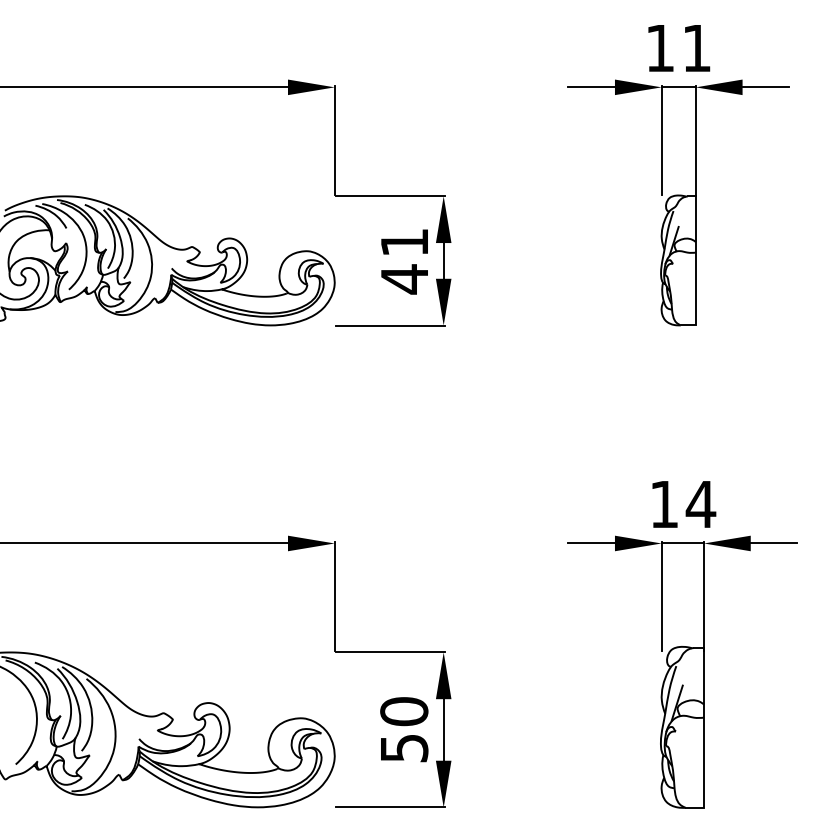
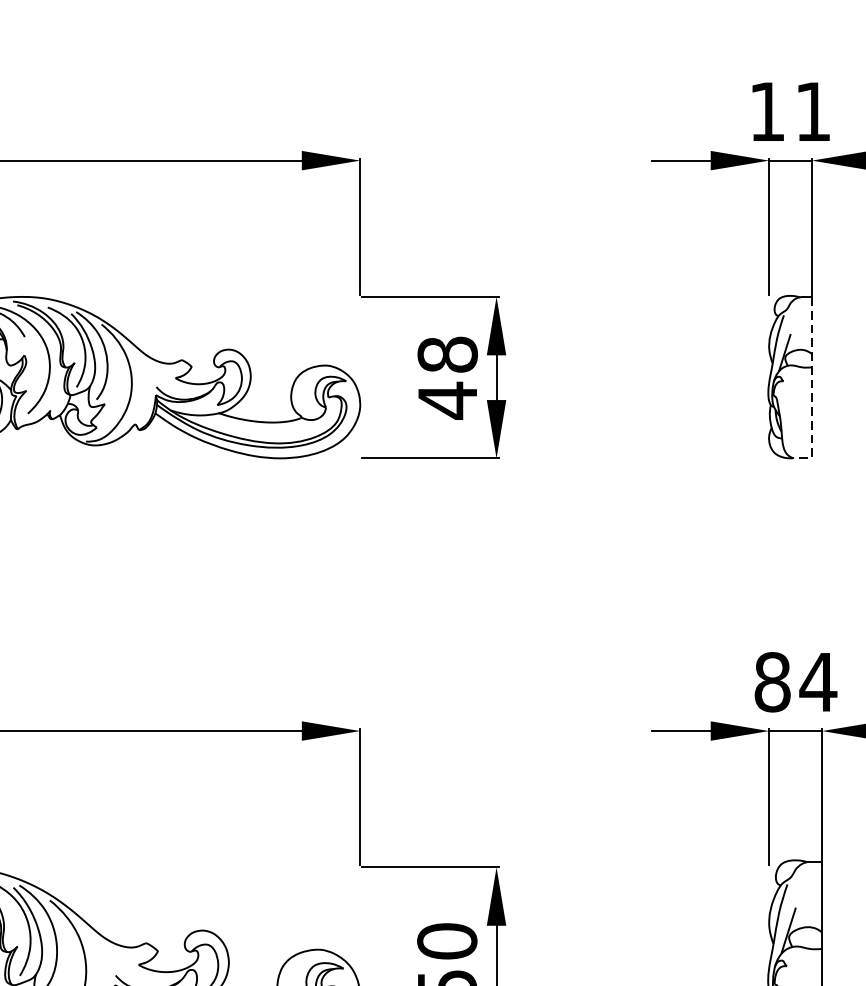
text: (404, 242) -> (447, 354), 41 -> 48
line: (695, 269) -> (811, 388), solid -> dashed
text: (664, 504) -> (772, 682), 14 -> 84

